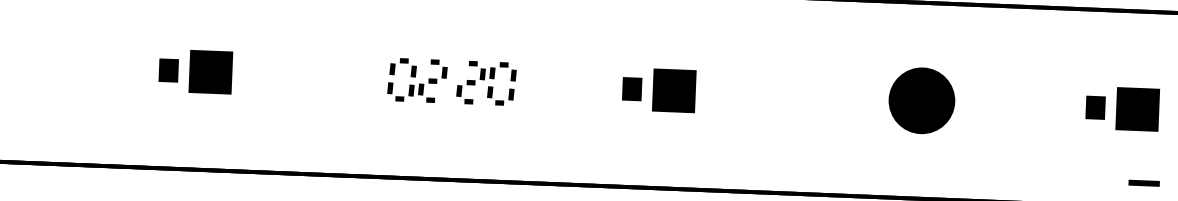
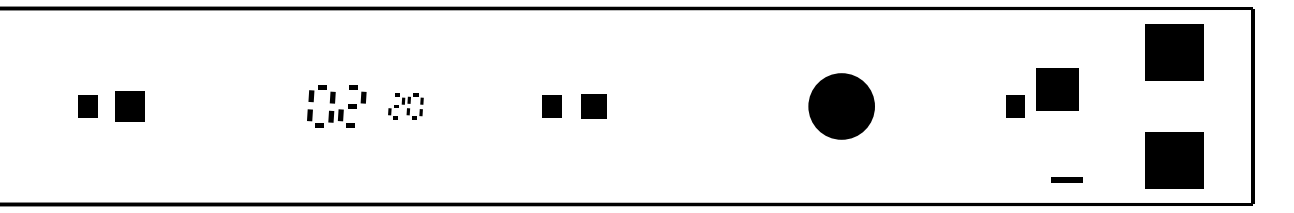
part: (210, 72) -> (129, 106), size x0.7
part: (486, 83) -> (405, 106), size x0.6
part: (673, 90) -> (593, 106), size x0.6
part: (1137, 109) -> (1057, 89), moved

